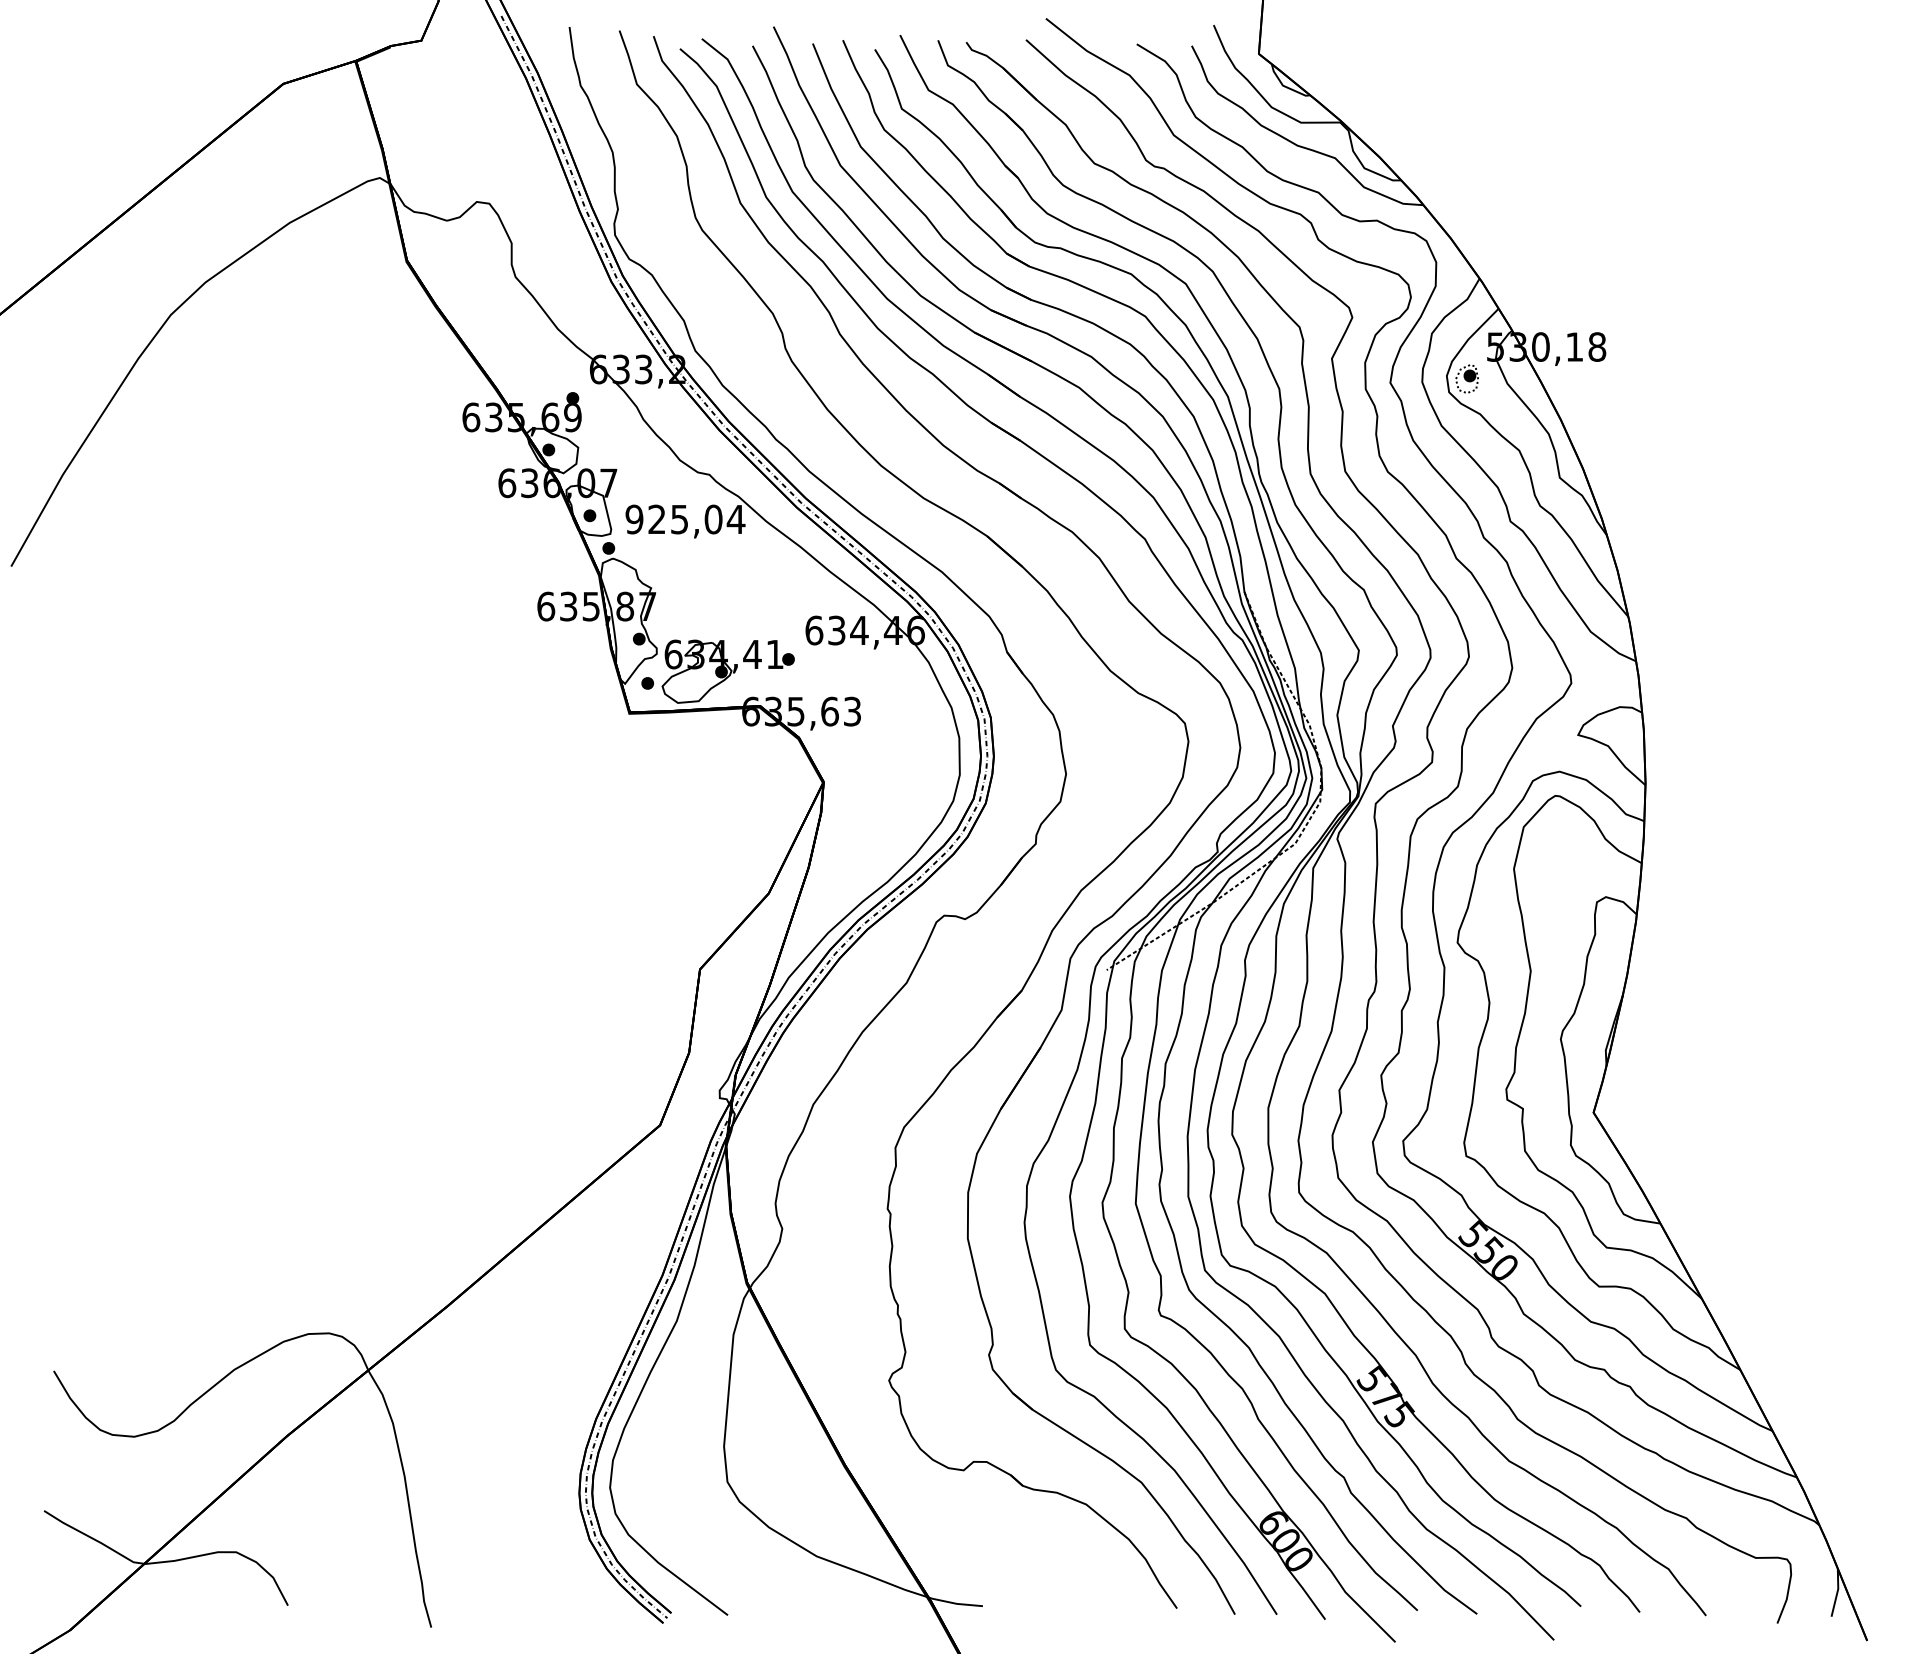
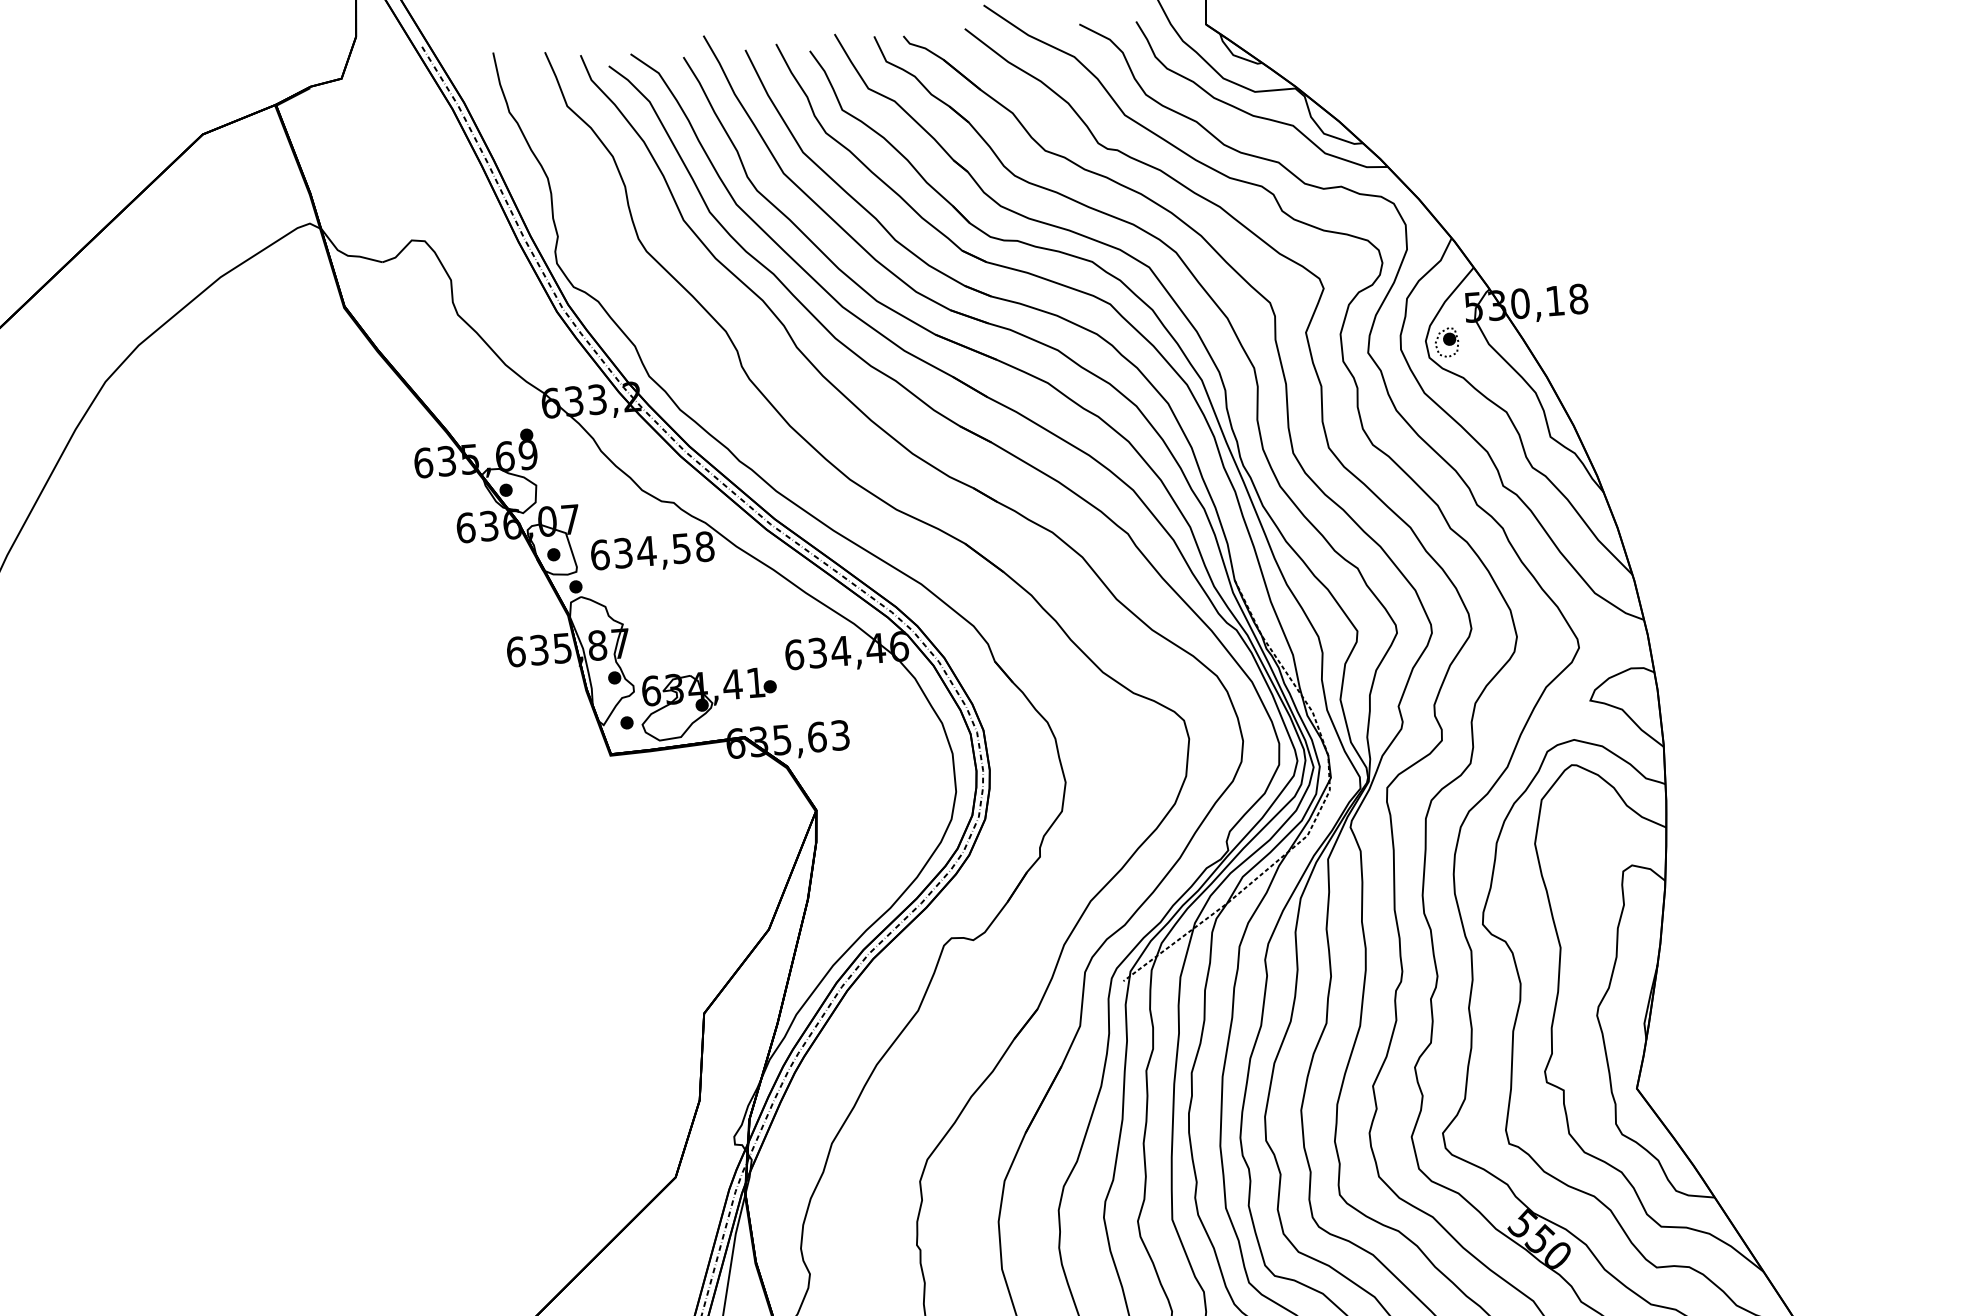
text: (685, 519) -> (652, 550), 925,04 -> 634,58

